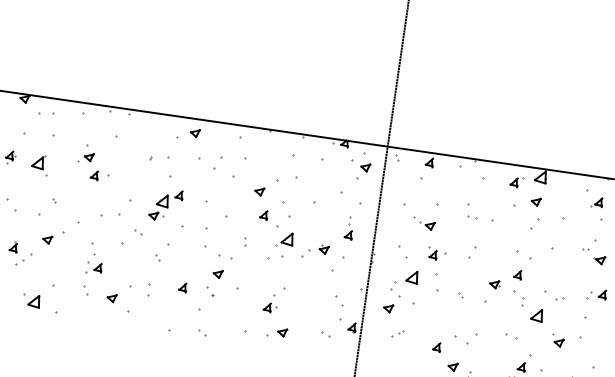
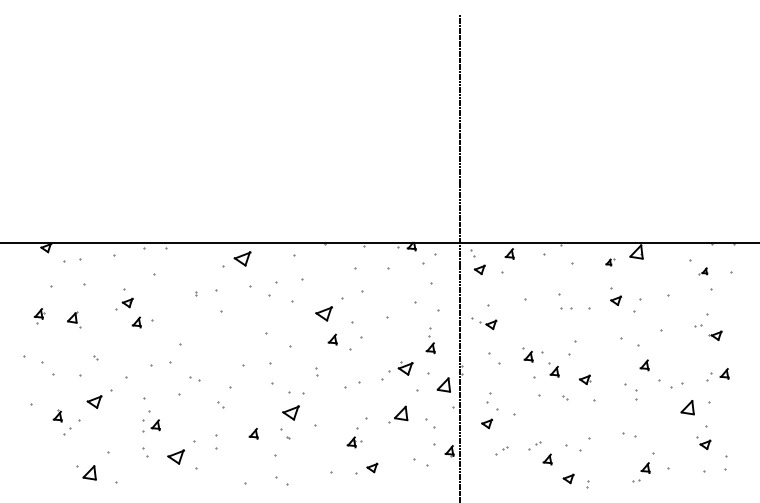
part: (195, 132) -> (242, 258), size x1.6
part: (39, 164) -> (73, 319), size x0.7
part: (365, 167) -> (479, 269), moved
part: (516, 182) -> (610, 262), size x0.6
part: (259, 191) -> (323, 313), size x1.6
part: (536, 201) -> (616, 300), moved
part: (597, 202) -> (703, 271), size x0.6
part: (165, 205) -> (221, 344), removed
part: (424, 223) -> (484, 323), moved
part: (47, 239) -> (94, 401), size x1.4
part: (285, 239) -> (398, 414), moved
part: (323, 249) -> (405, 368), size x1.4
part: (453, 269) -> (553, 369), added
part: (217, 273) -> (290, 412), size x1.6
part: (517, 274) -> (644, 365), moved
part: (412, 276) -> (443, 384), moved
part: (494, 284) -> (584, 379), moved
part: (111, 297) -> (175, 456), size x1.6
part: (559, 298) -> (676, 385), size x1.6
part: (537, 315) -> (687, 407), moved
part: (202, 333) -> (282, 481), size x1.6
part: (326, 333) -> (421, 462), size x1.6
part: (427, 333) -> (534, 445), added
part: (557, 341) -> (703, 443), moved

